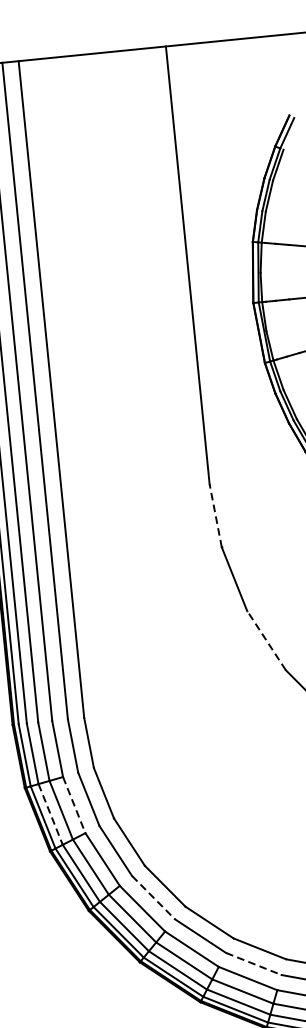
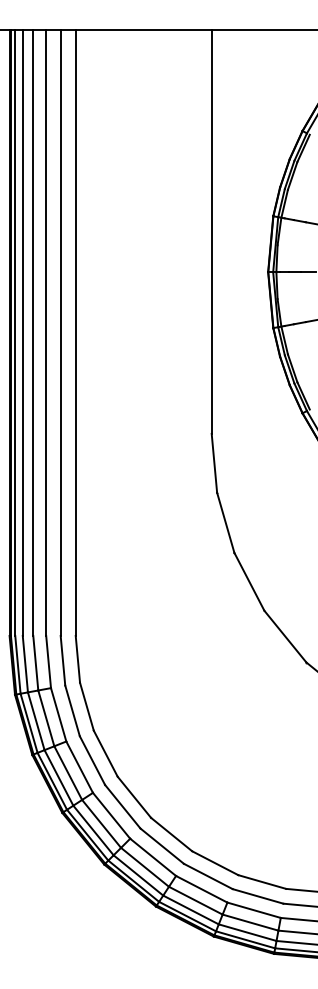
line: (215, 516) -> (214, 463), dashed -> solid
line: (266, 640) -> (249, 581), dashed -> solid
line: (74, 804) -> (58, 714), dashed -> solid
line: (50, 814) -> (36, 721), dashed -> solid
line: (154, 898) -> (123, 807), dashed -> solid
line: (253, 963) -> (208, 876), dashed -> solid

